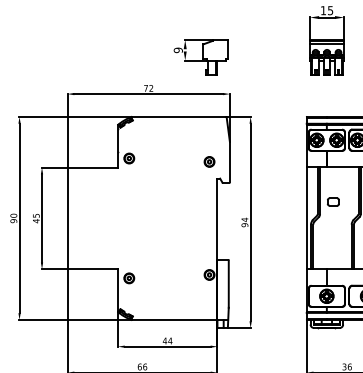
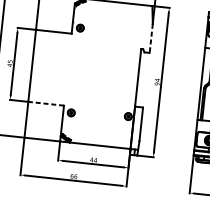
part: (209, 161) -> (136, 36), removed
line: (229, 162) -> (150, 38), solid -> dashed
line: (92, 269) -> (45, 103), solid -> dashed

